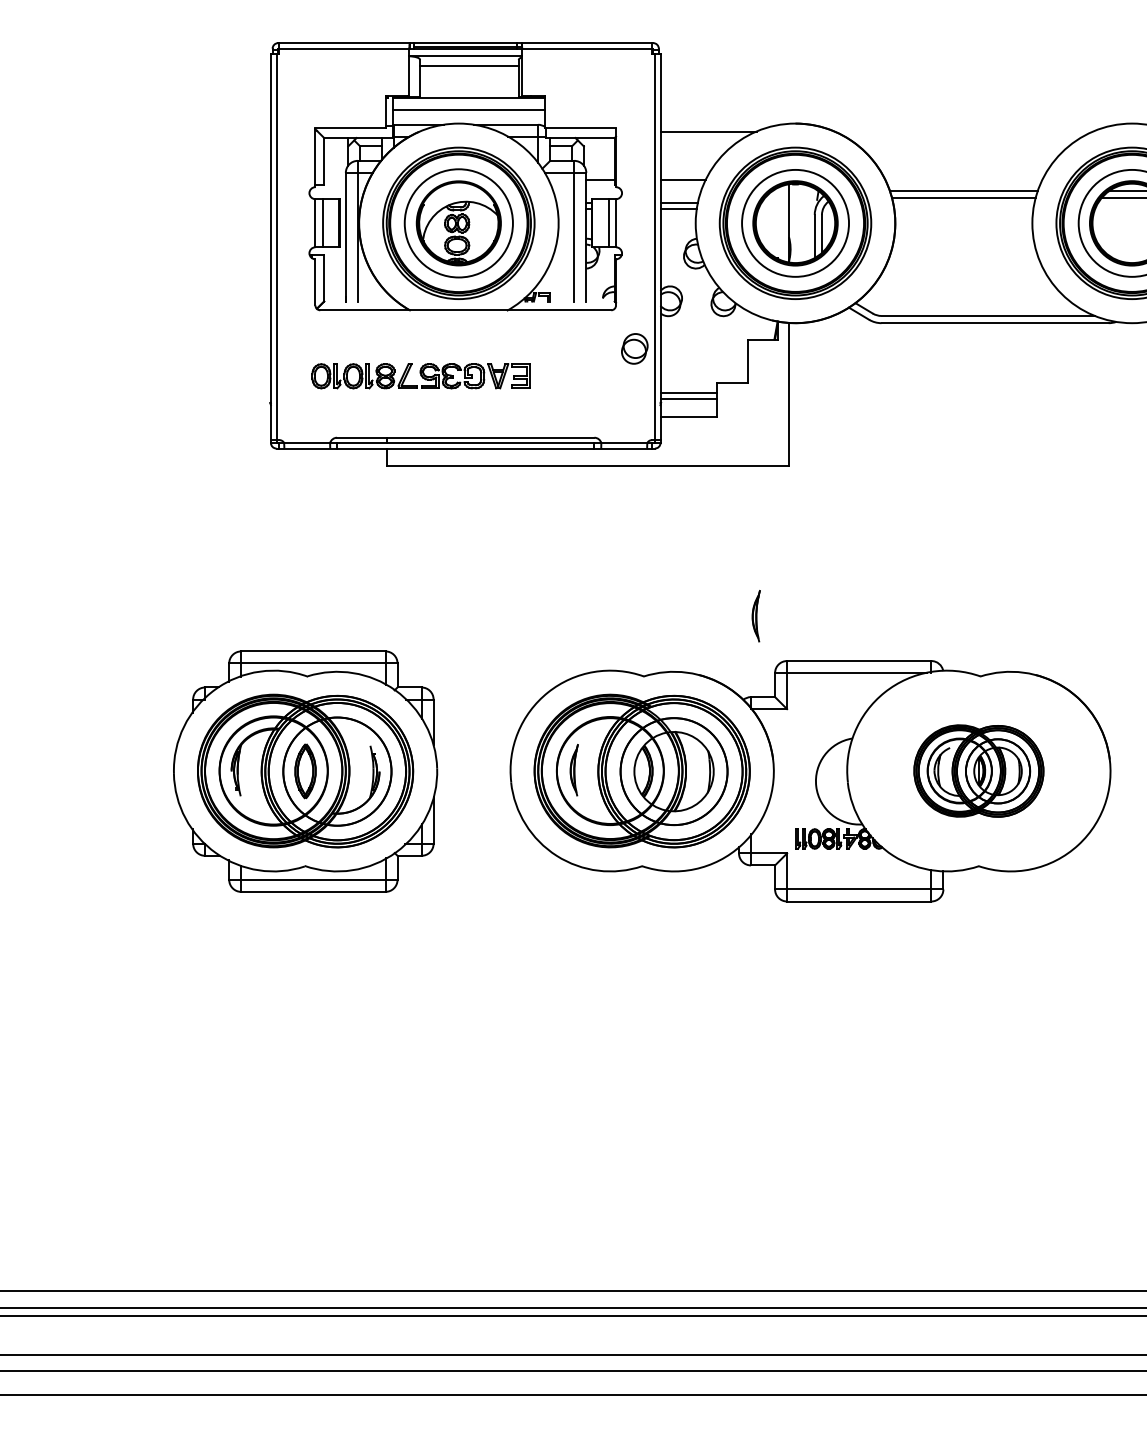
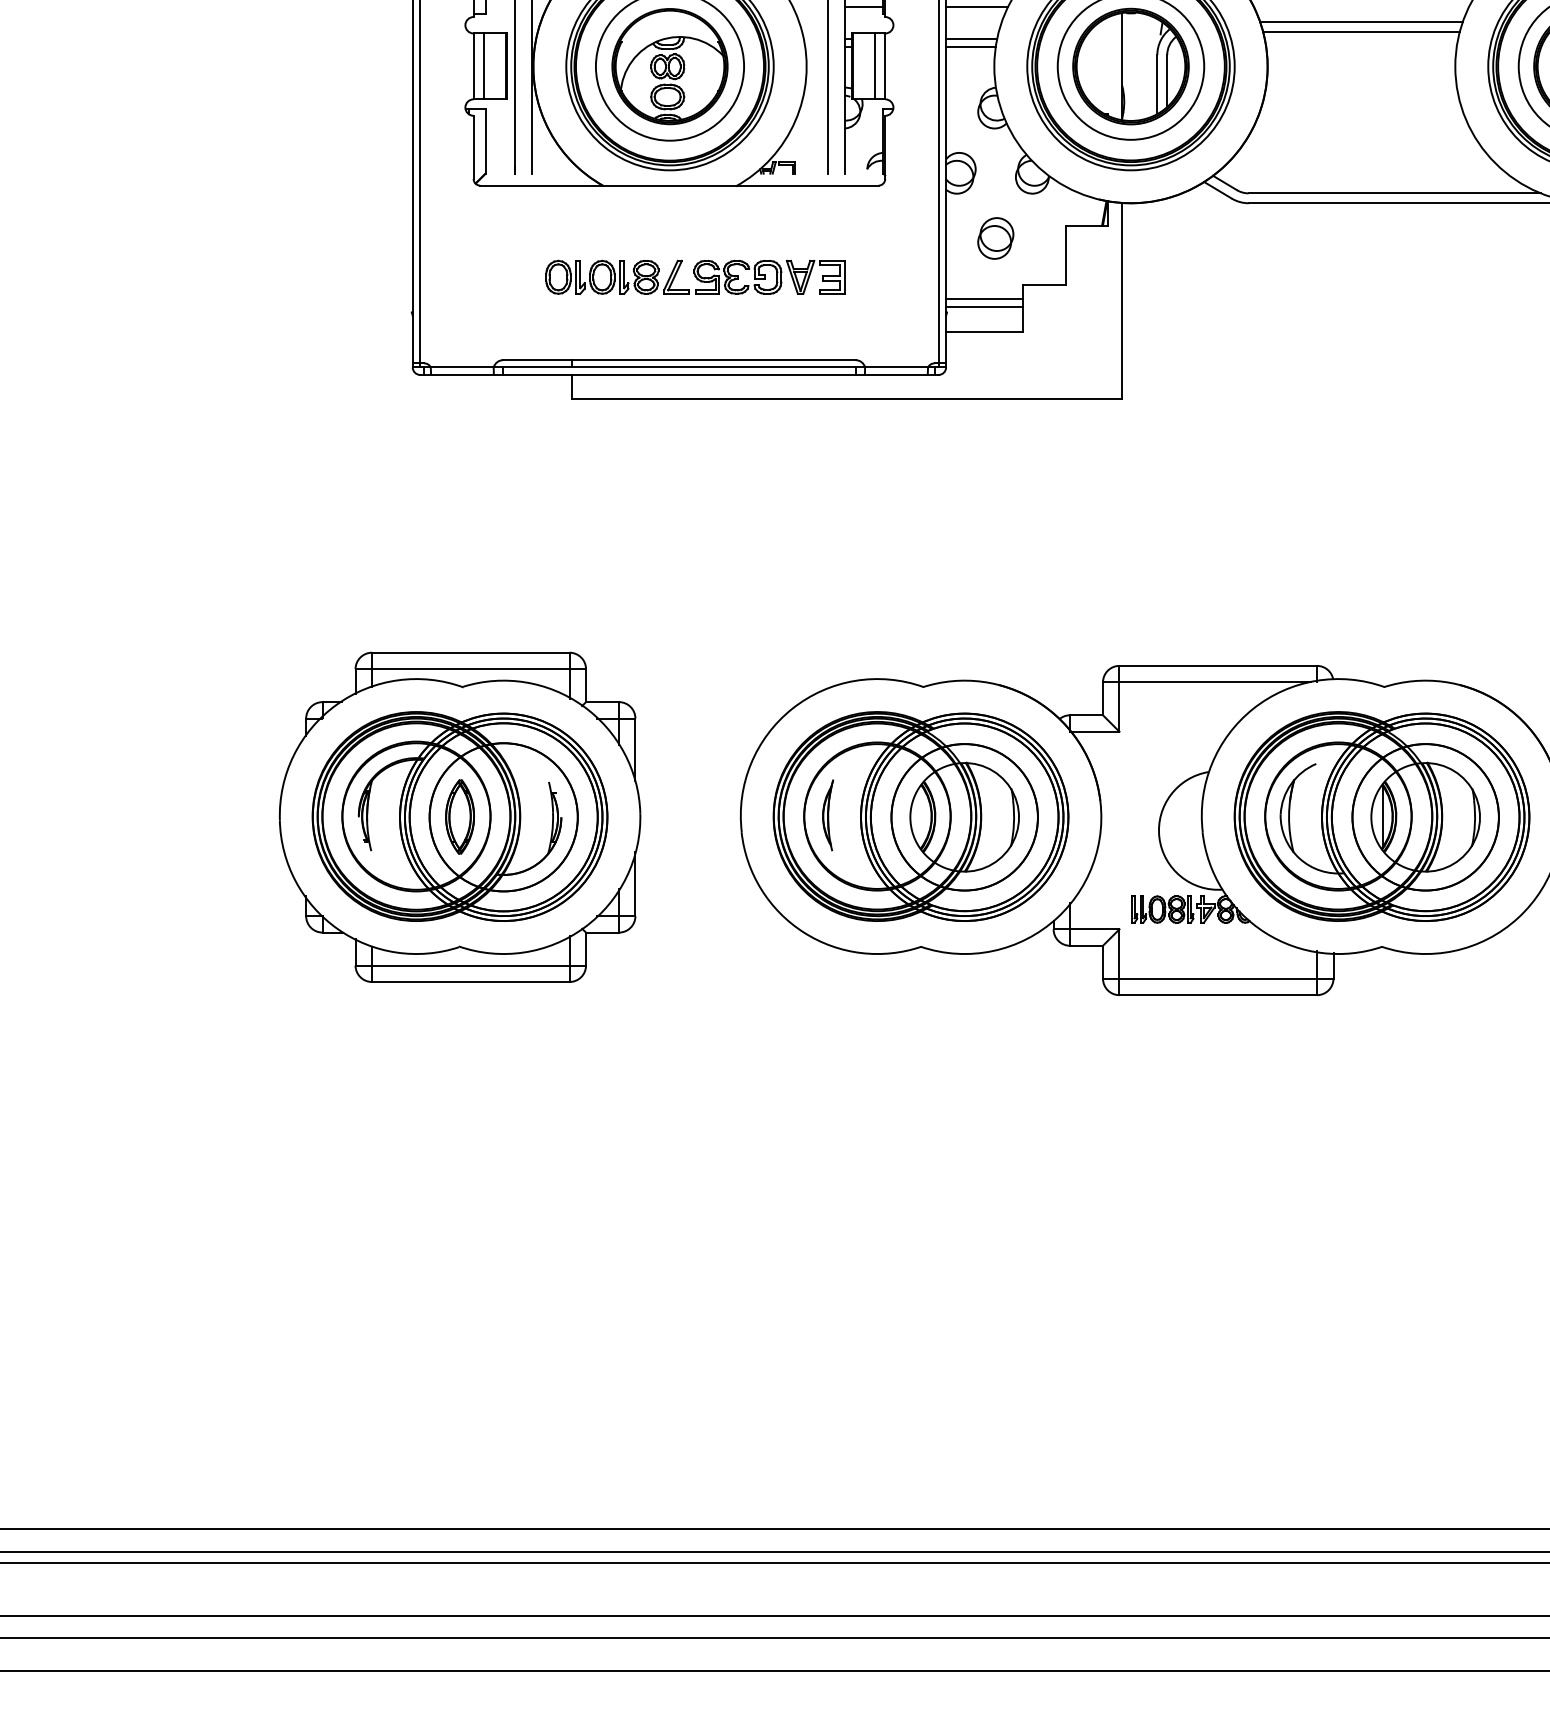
part: (634, 348) -> (995, 237), moved
part: (420, 376) -> (694, 277), moved
part: (755, 616) -> (1076, 604), removed
part: (978, 770) -> (1381, 815), size x1.67

